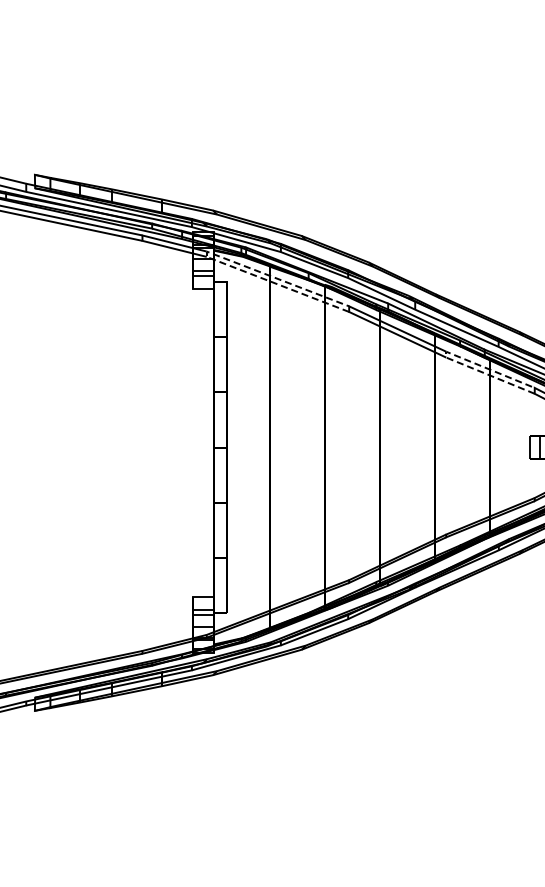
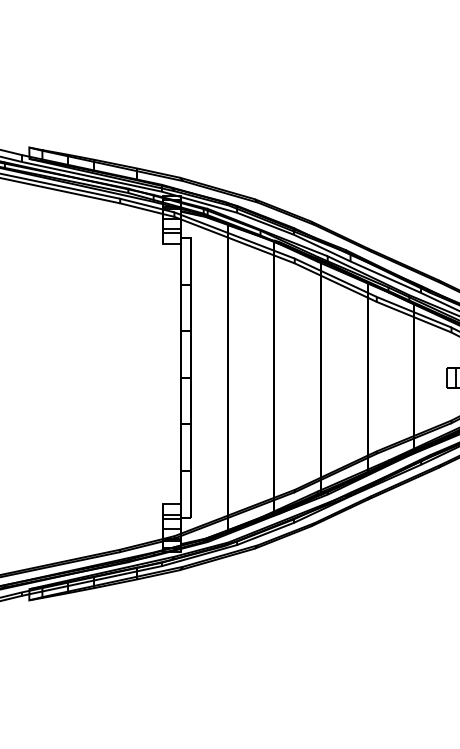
line: (206, 254) -> (174, 214), dashed -> solid
line: (446, 354) -> (376, 299), dashed -> solid

